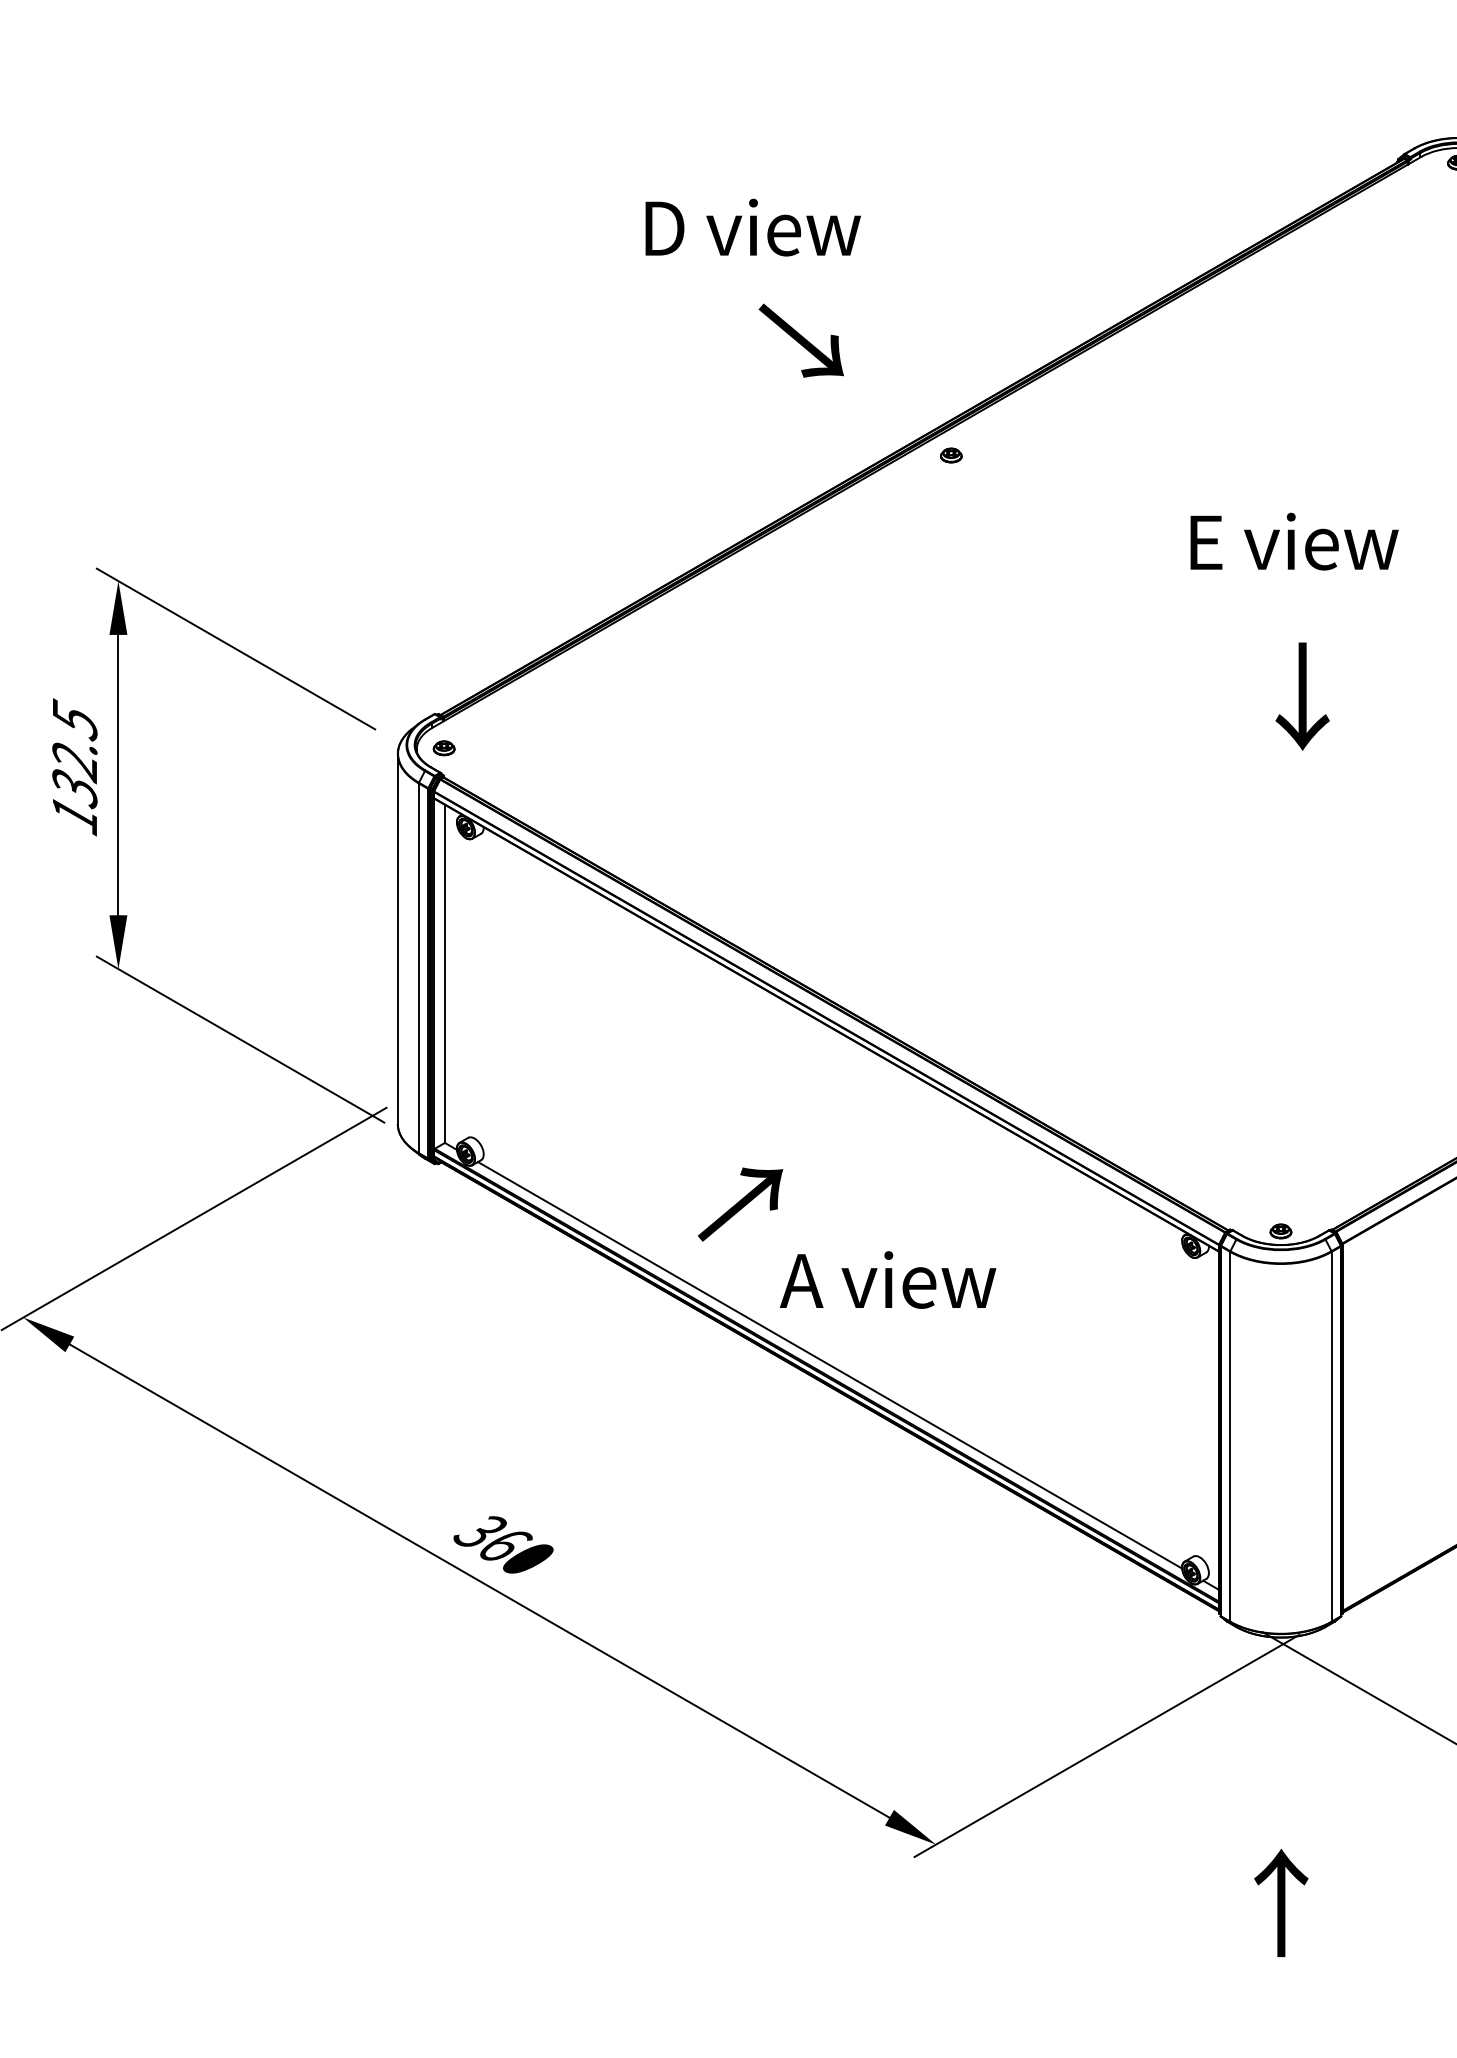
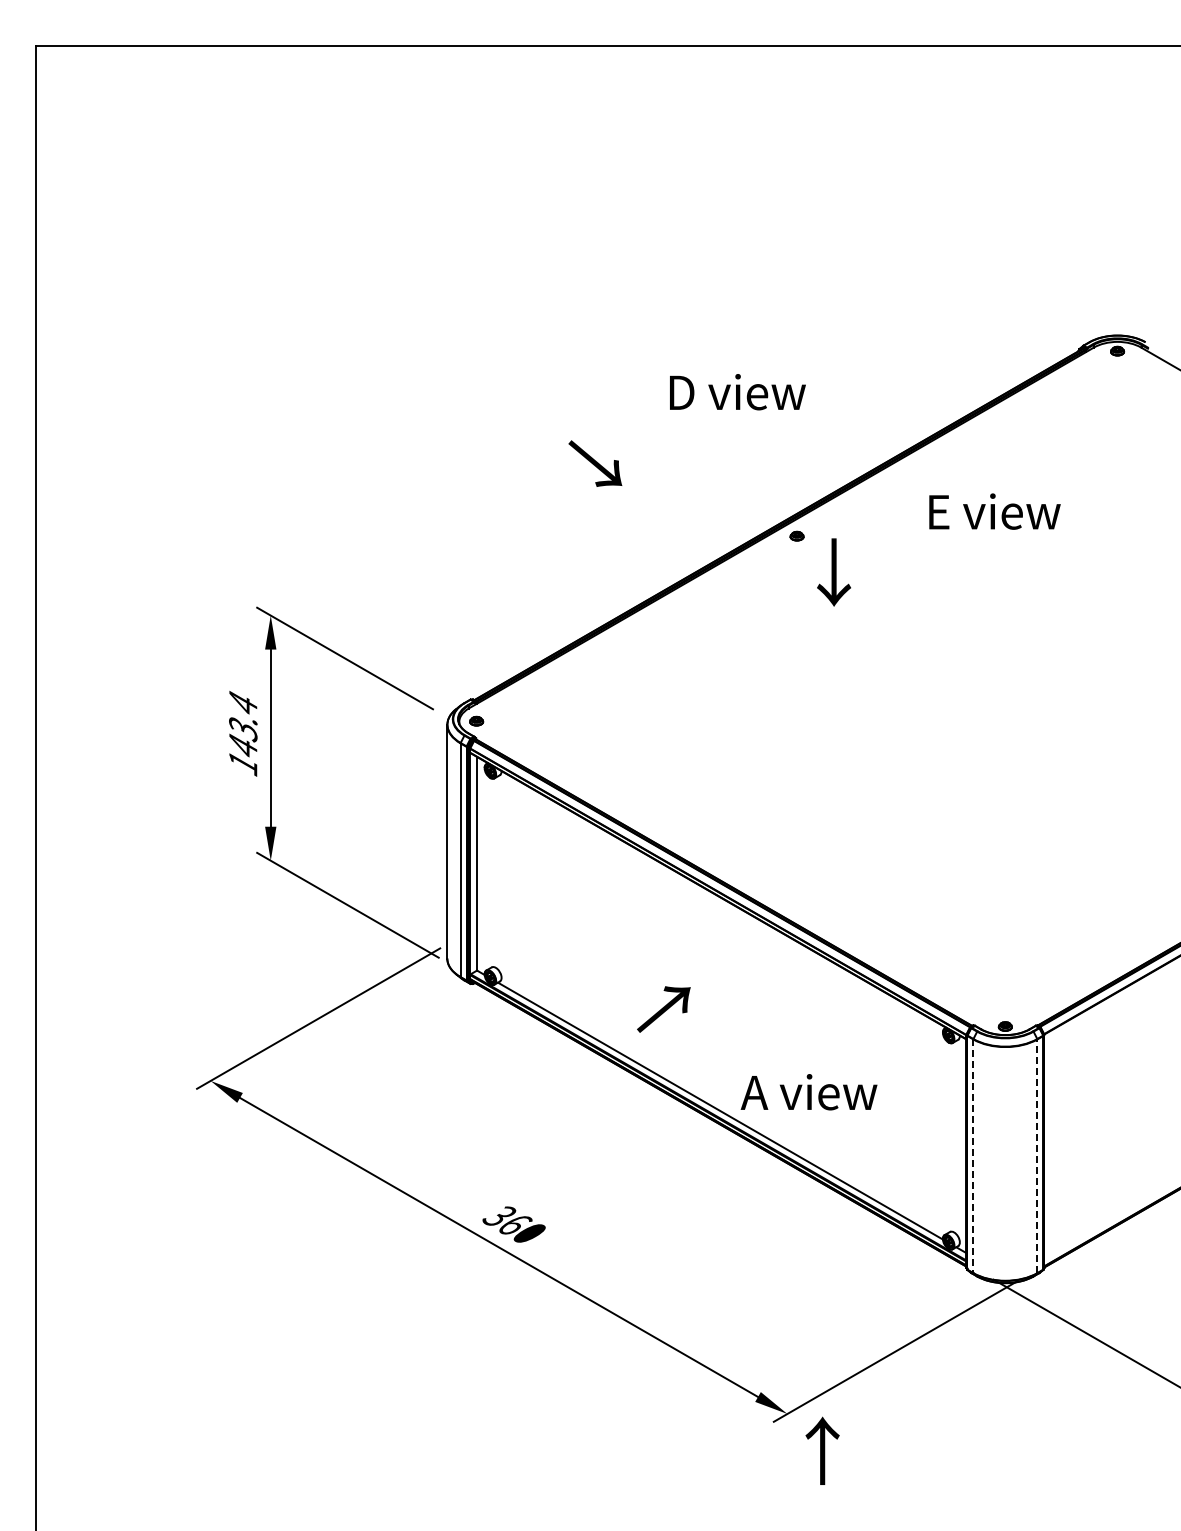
text: (752, 228) -> (737, 392), moved
text: (801, 340) -> (595, 463), moved
text: (1293, 541) -> (994, 511), moved
text: (1303, 696) -> (834, 572), moved
text: (75, 753) -> (243, 724), 132.5 -> 143.4
text: (887, 1280) -> (808, 1092), moved
line: (1230, 1437) -> (973, 1156), solid -> dashed
line: (1331, 1437) -> (1037, 1156), solid -> dashed
text: (1281, 1902) -> (822, 1450), moved

